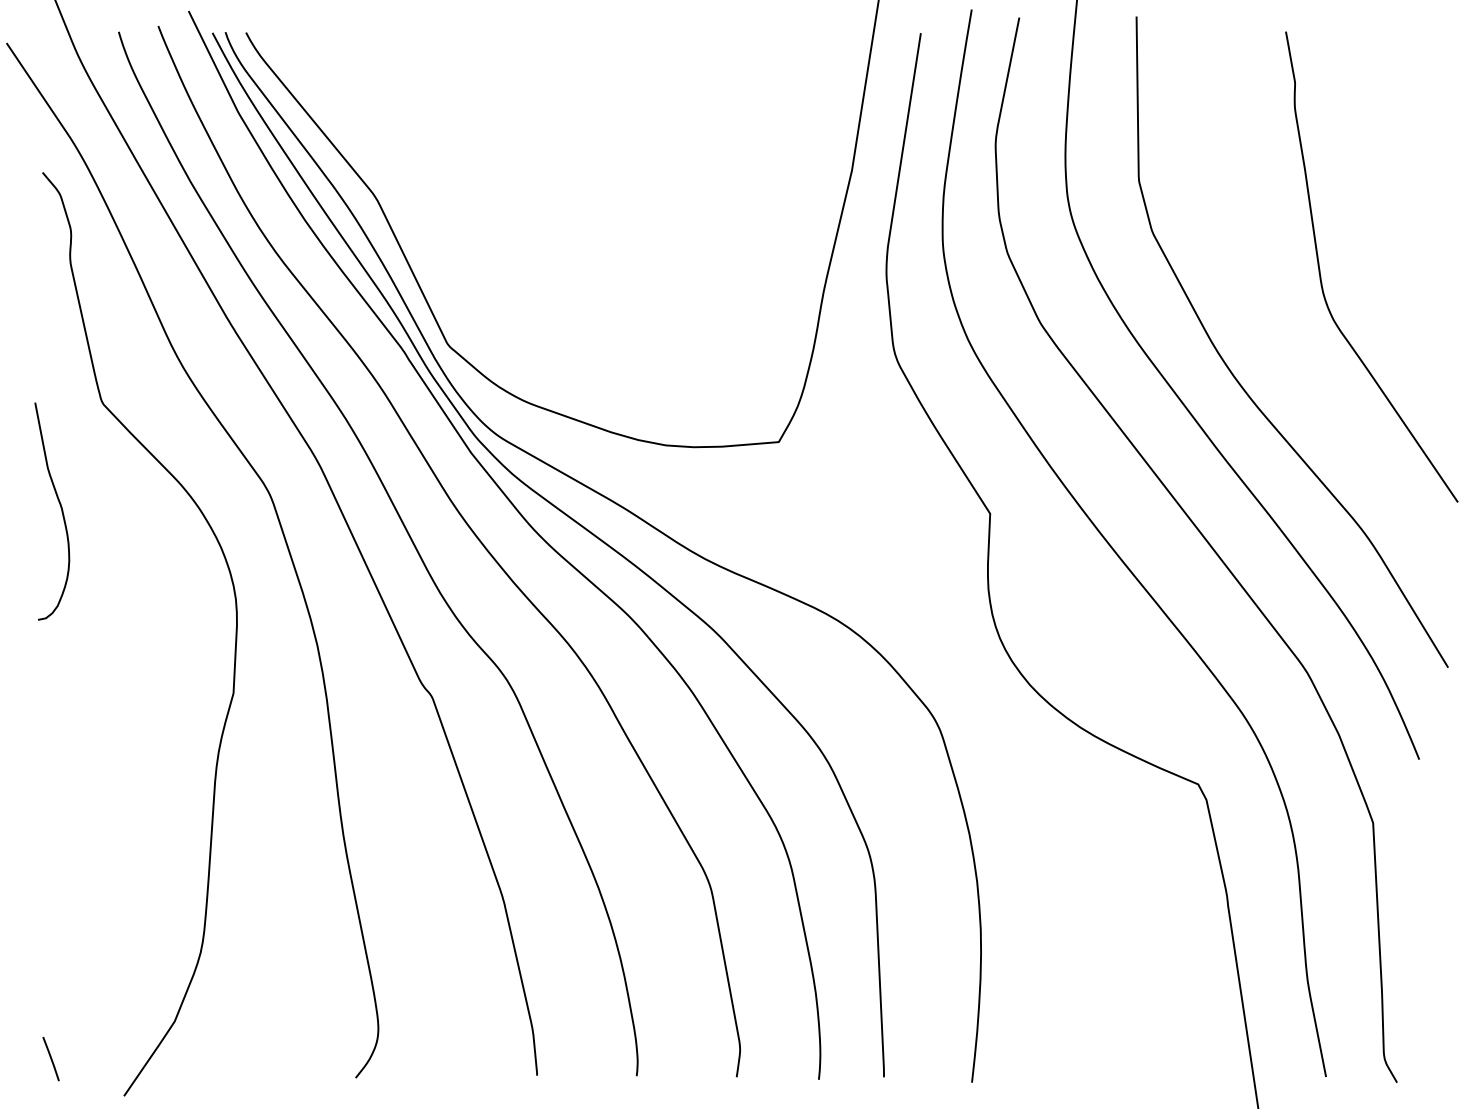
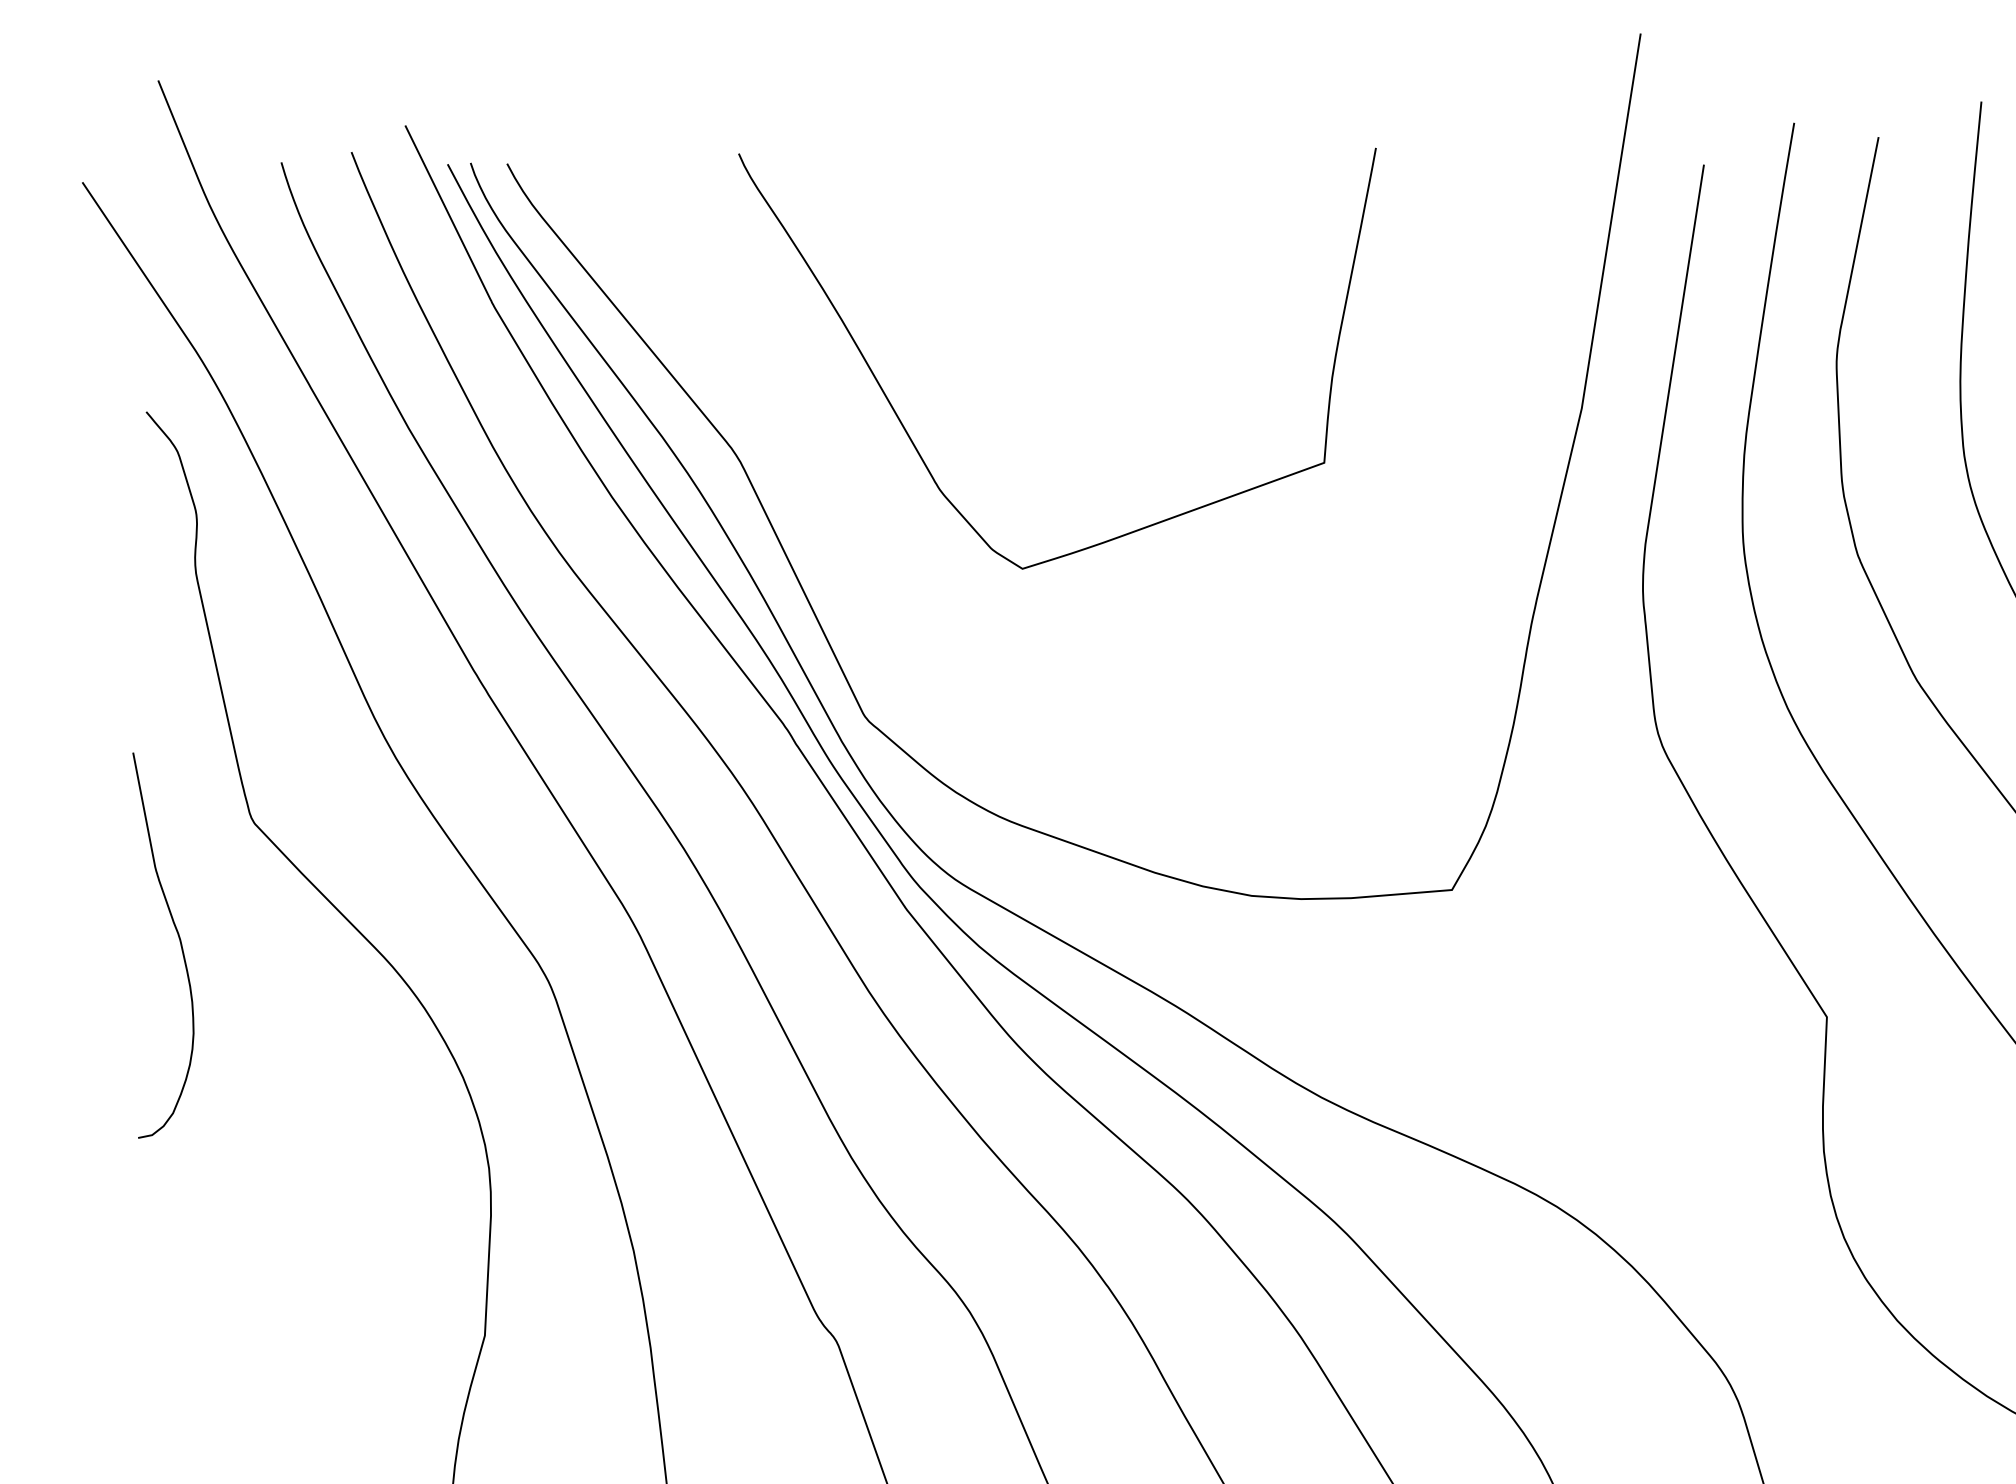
curve: (476, 190) -> (915, 443), added
curve: (60, 508) -> (178, 940), moved

